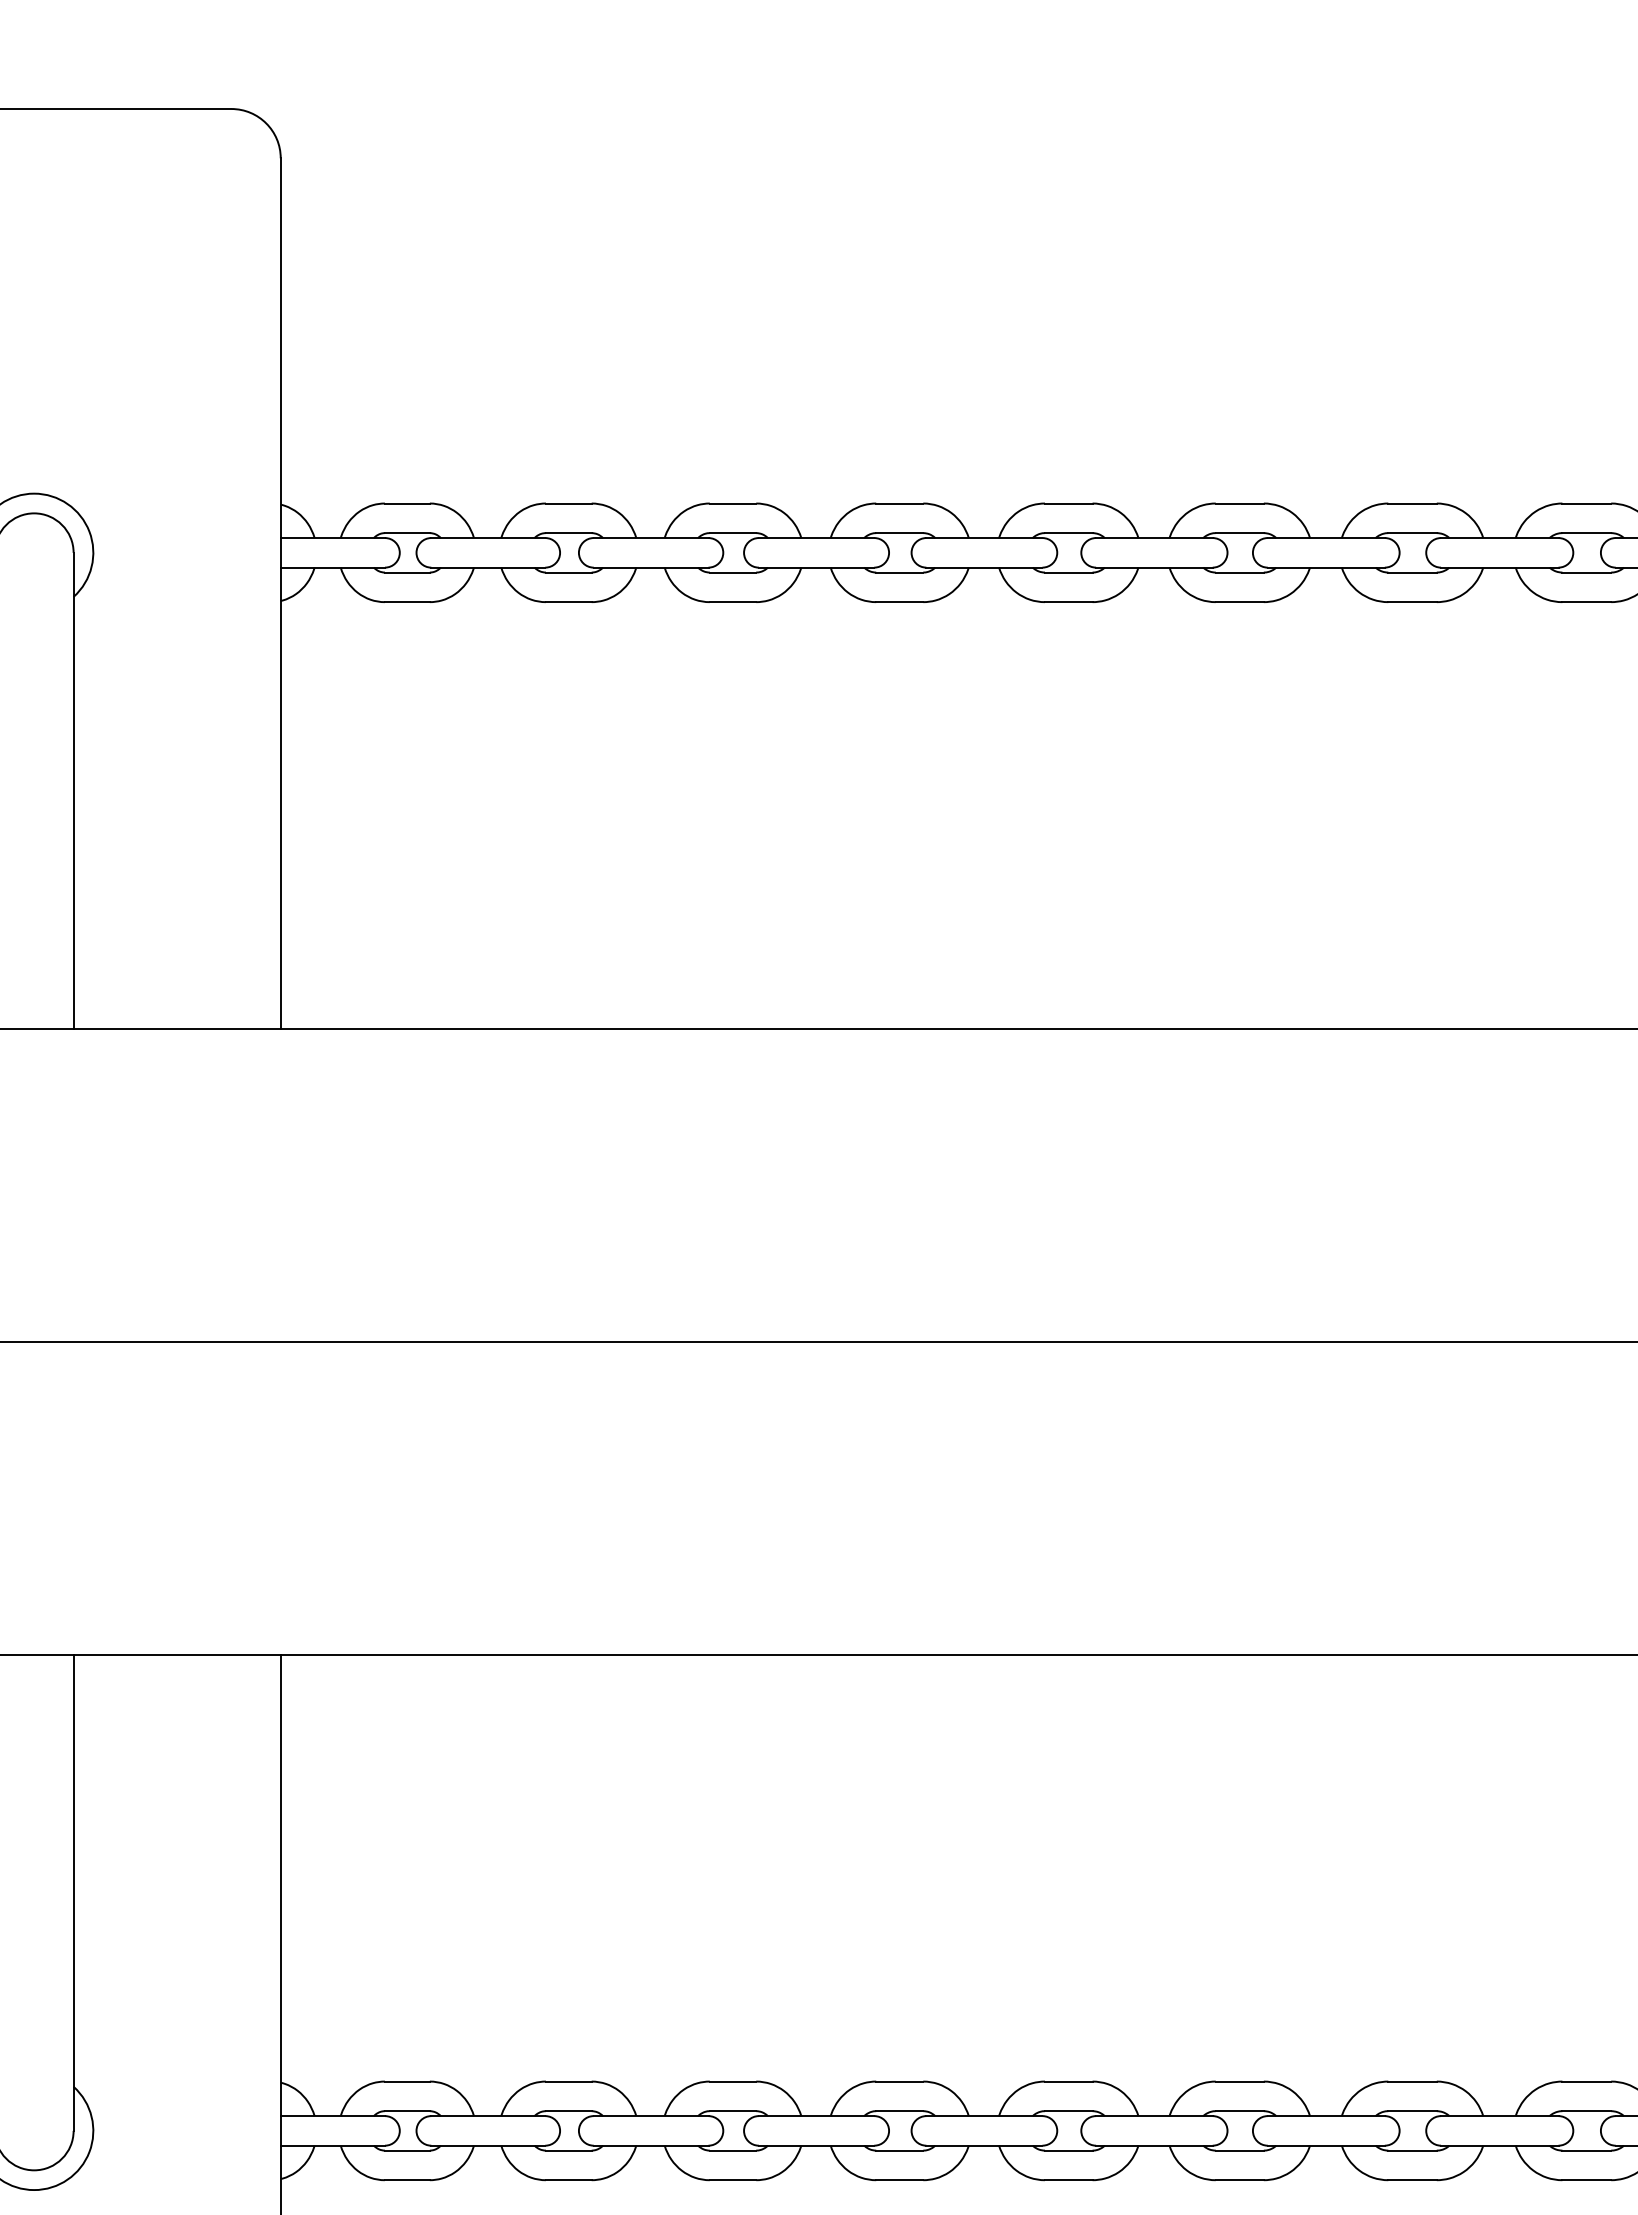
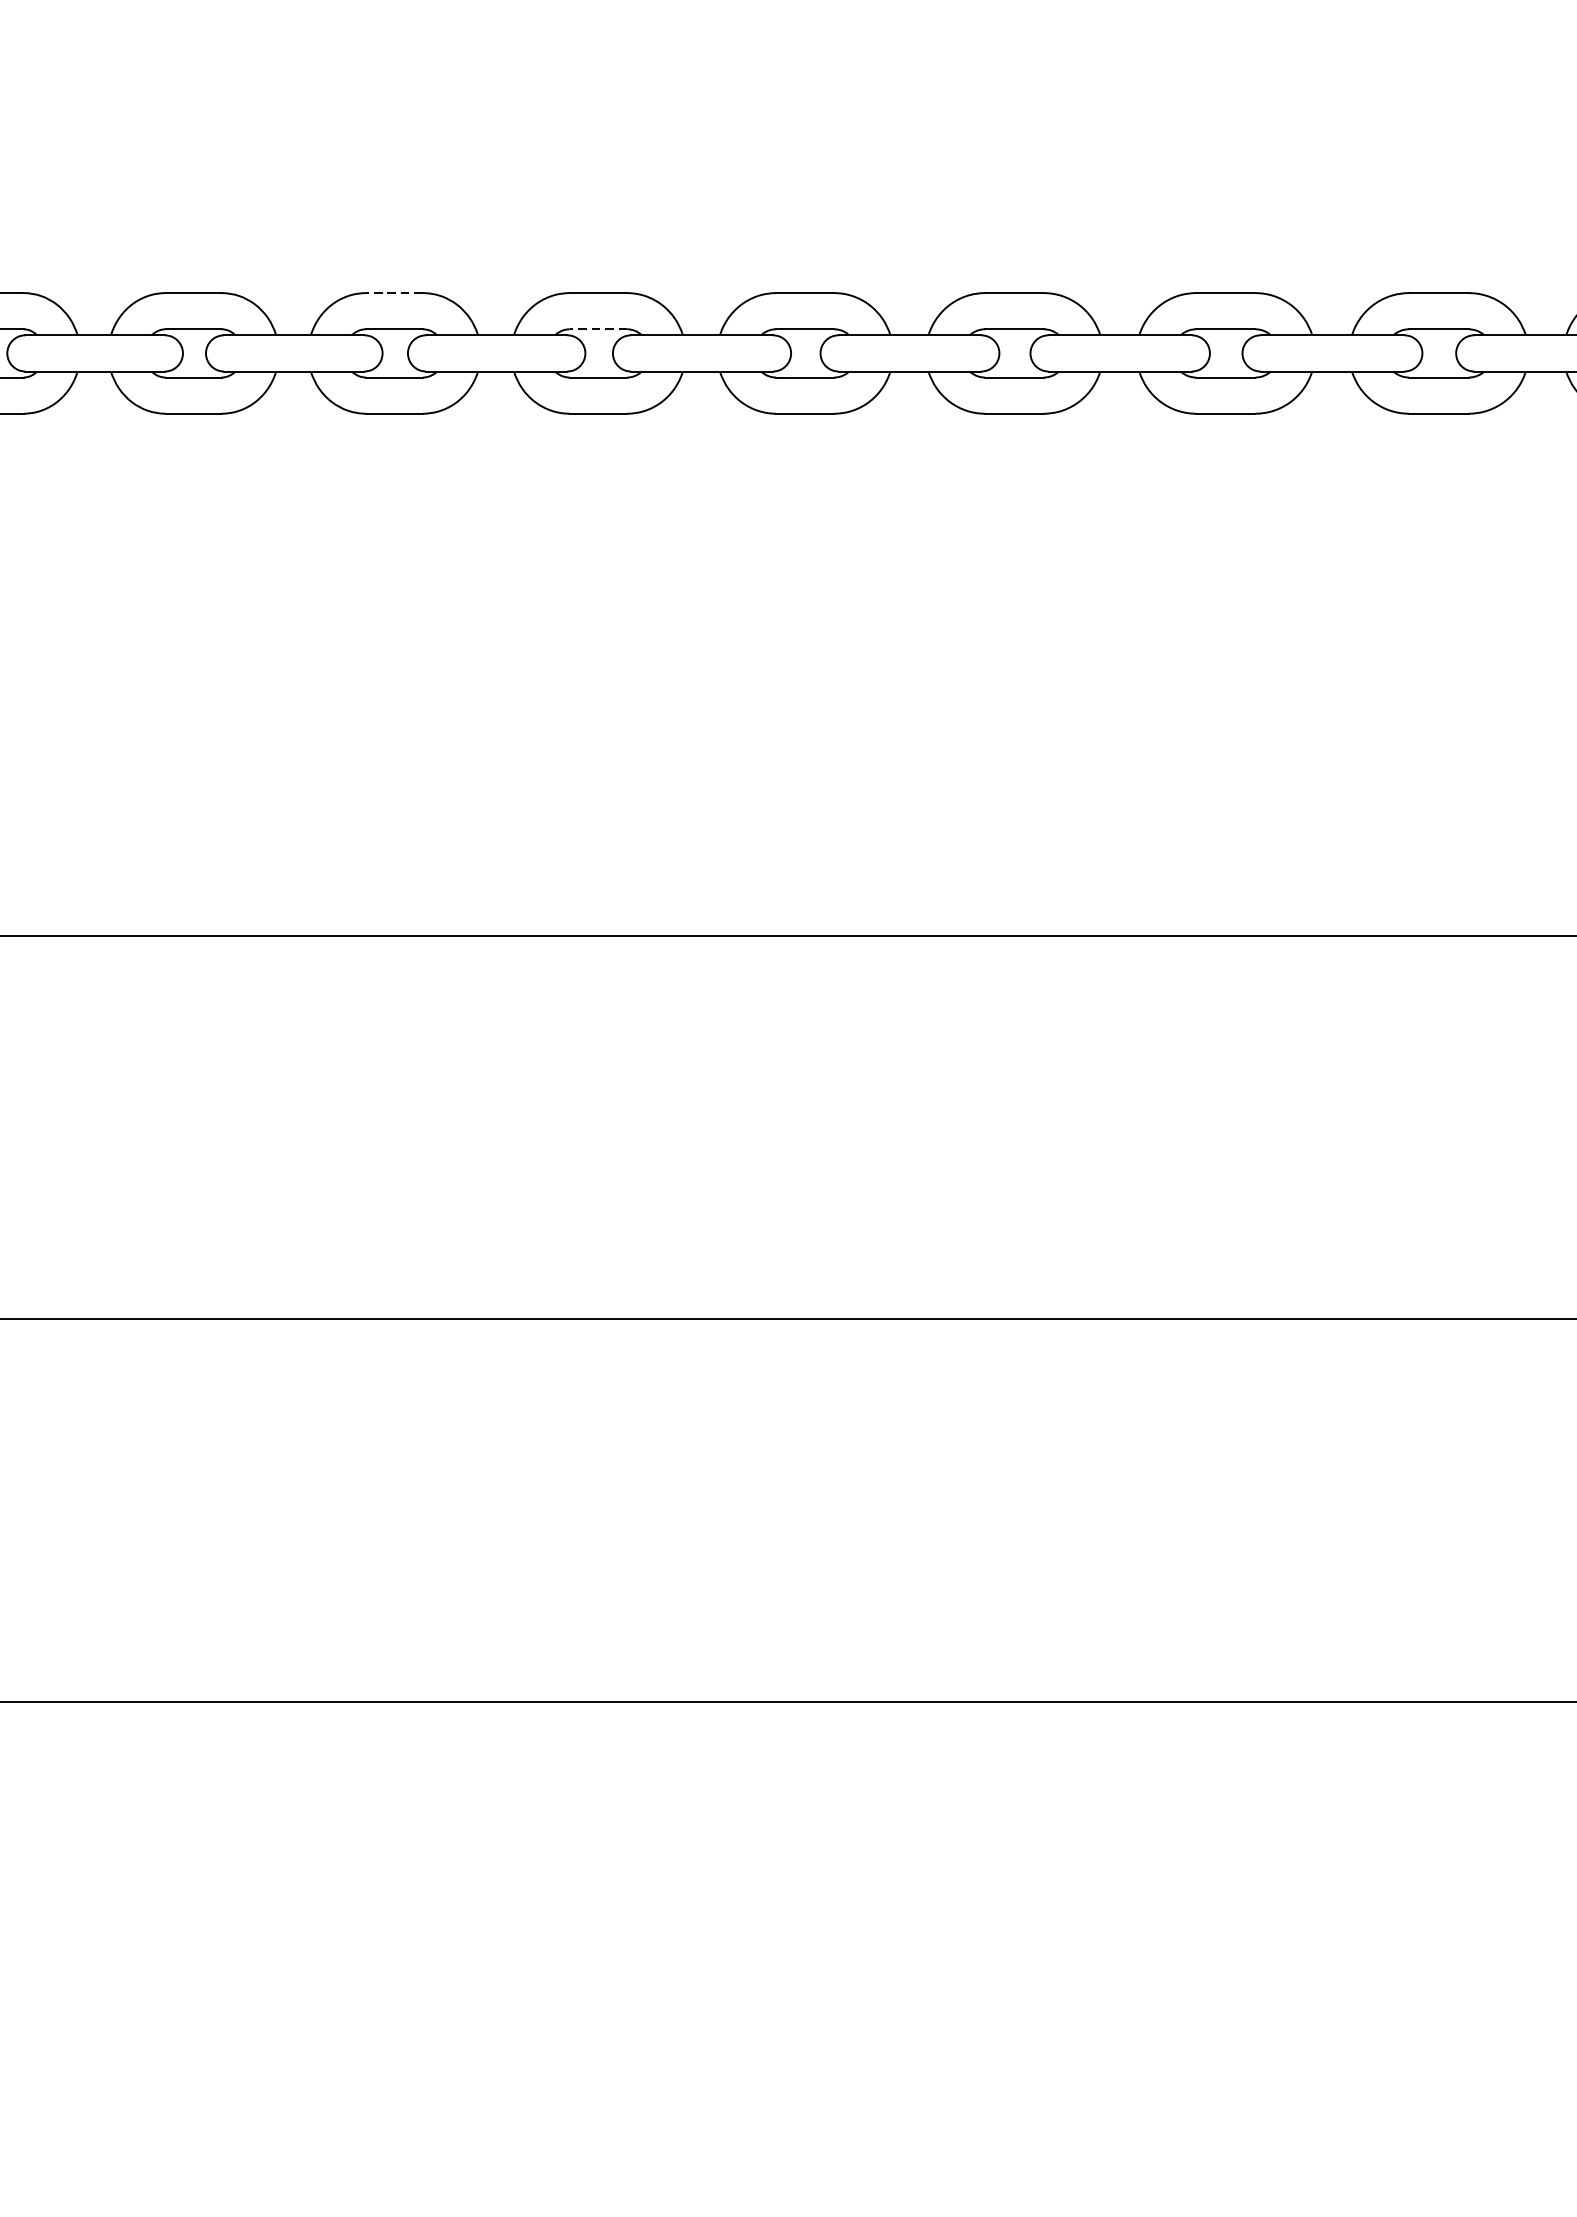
line: (732, 503) -> (393, 293), solid -> dashed
line: (899, 533) -> (598, 329), solid -> dashed

